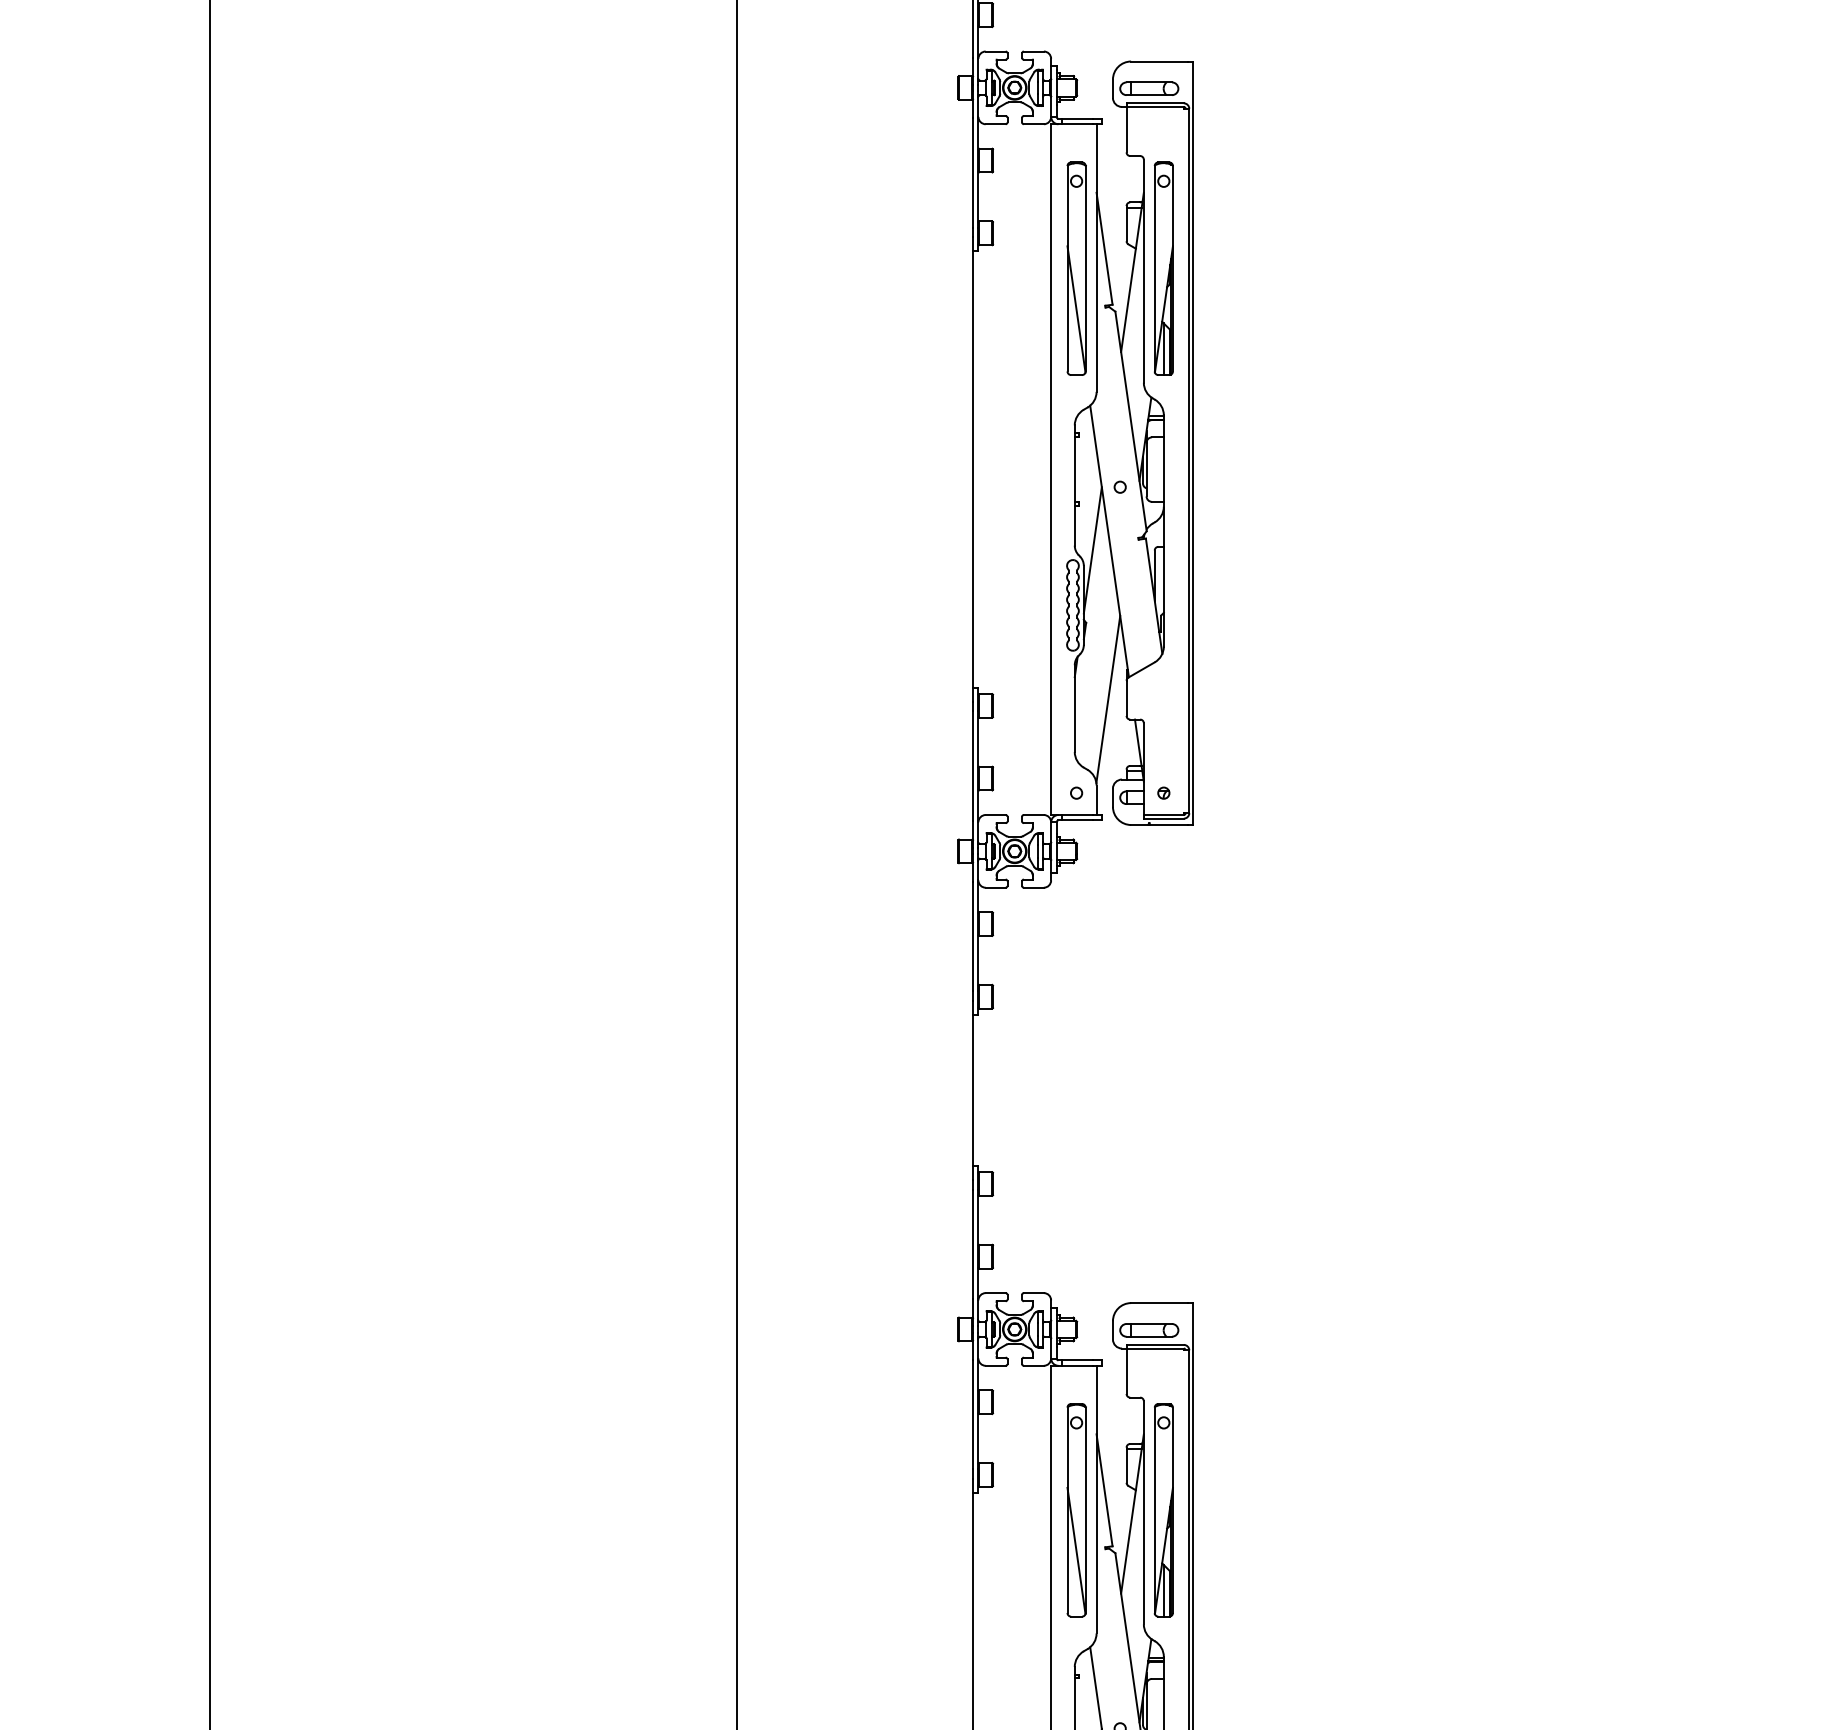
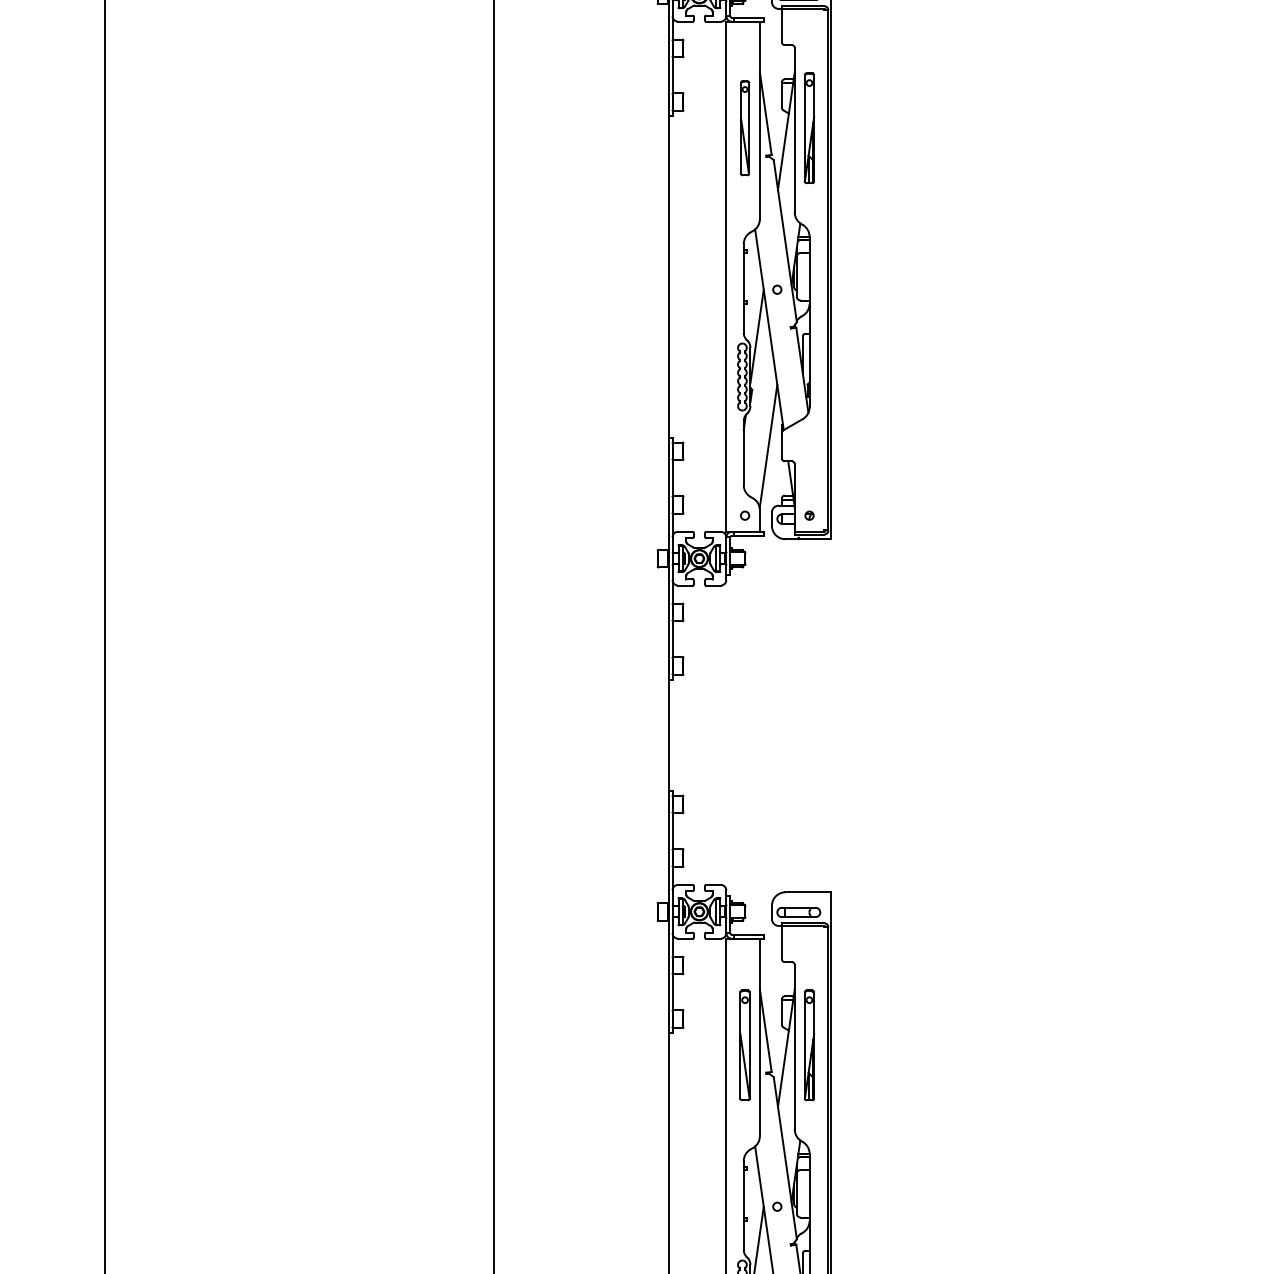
part: (1076, 268) -> (745, 128), size x0.6
part: (1163, 268) -> (809, 128), size x0.7
part: (1076, 1510) -> (745, 1045), size x0.7
part: (1163, 1510) -> (809, 1045), size x0.7

